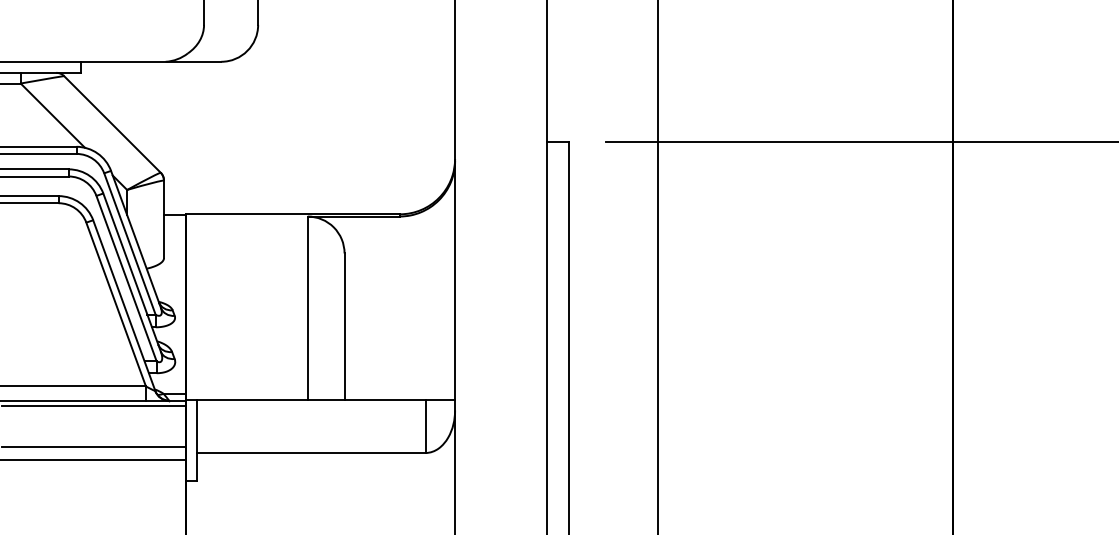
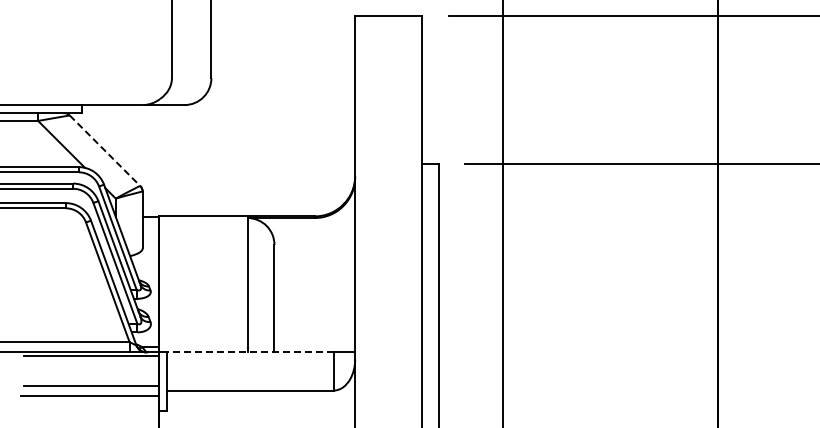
line: (113, 124) -> (105, 150), solid -> dashed
line: (310, 400) -> (249, 352), solid -> dashed

